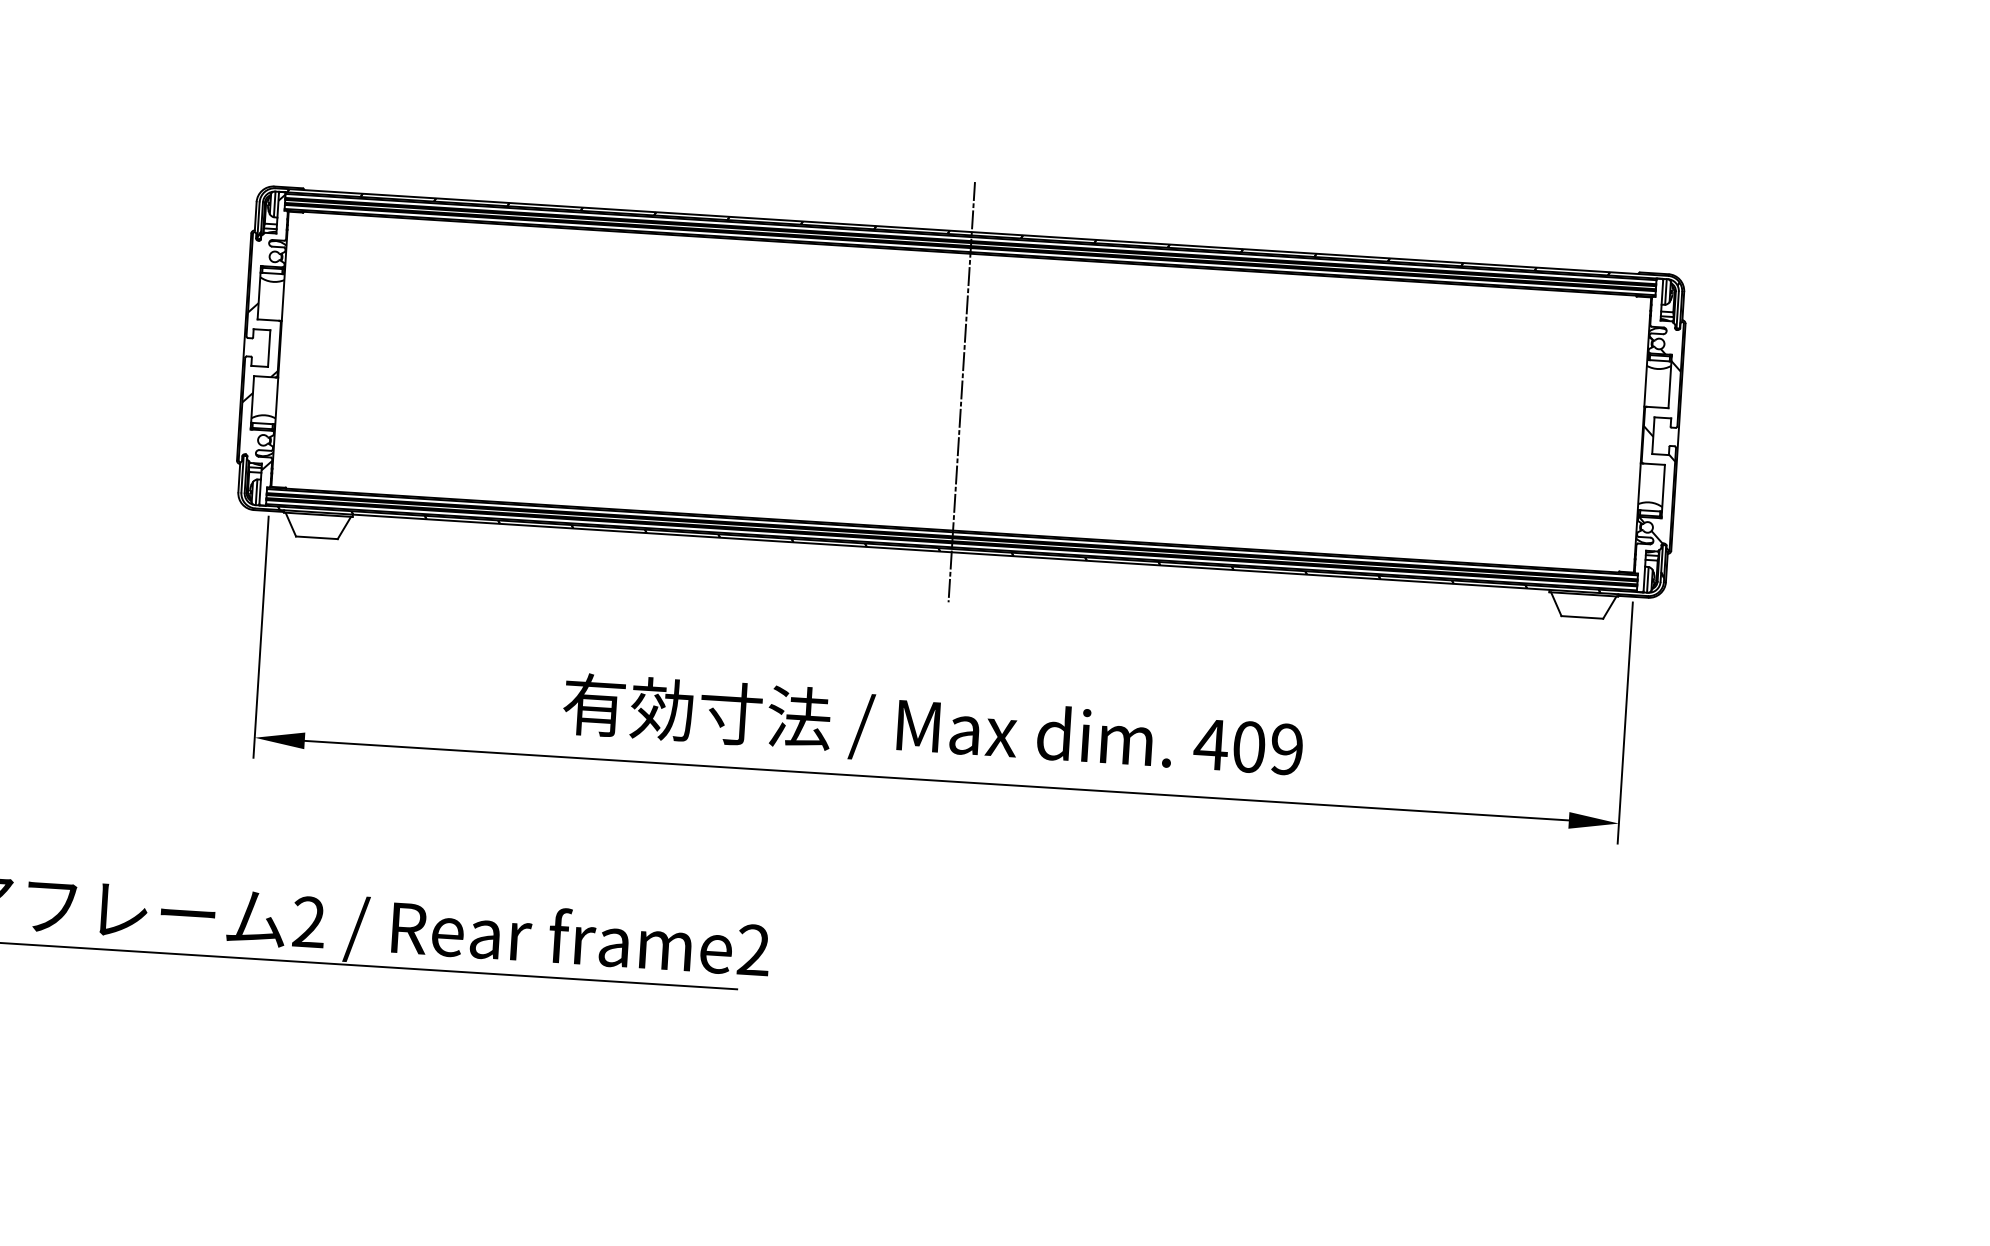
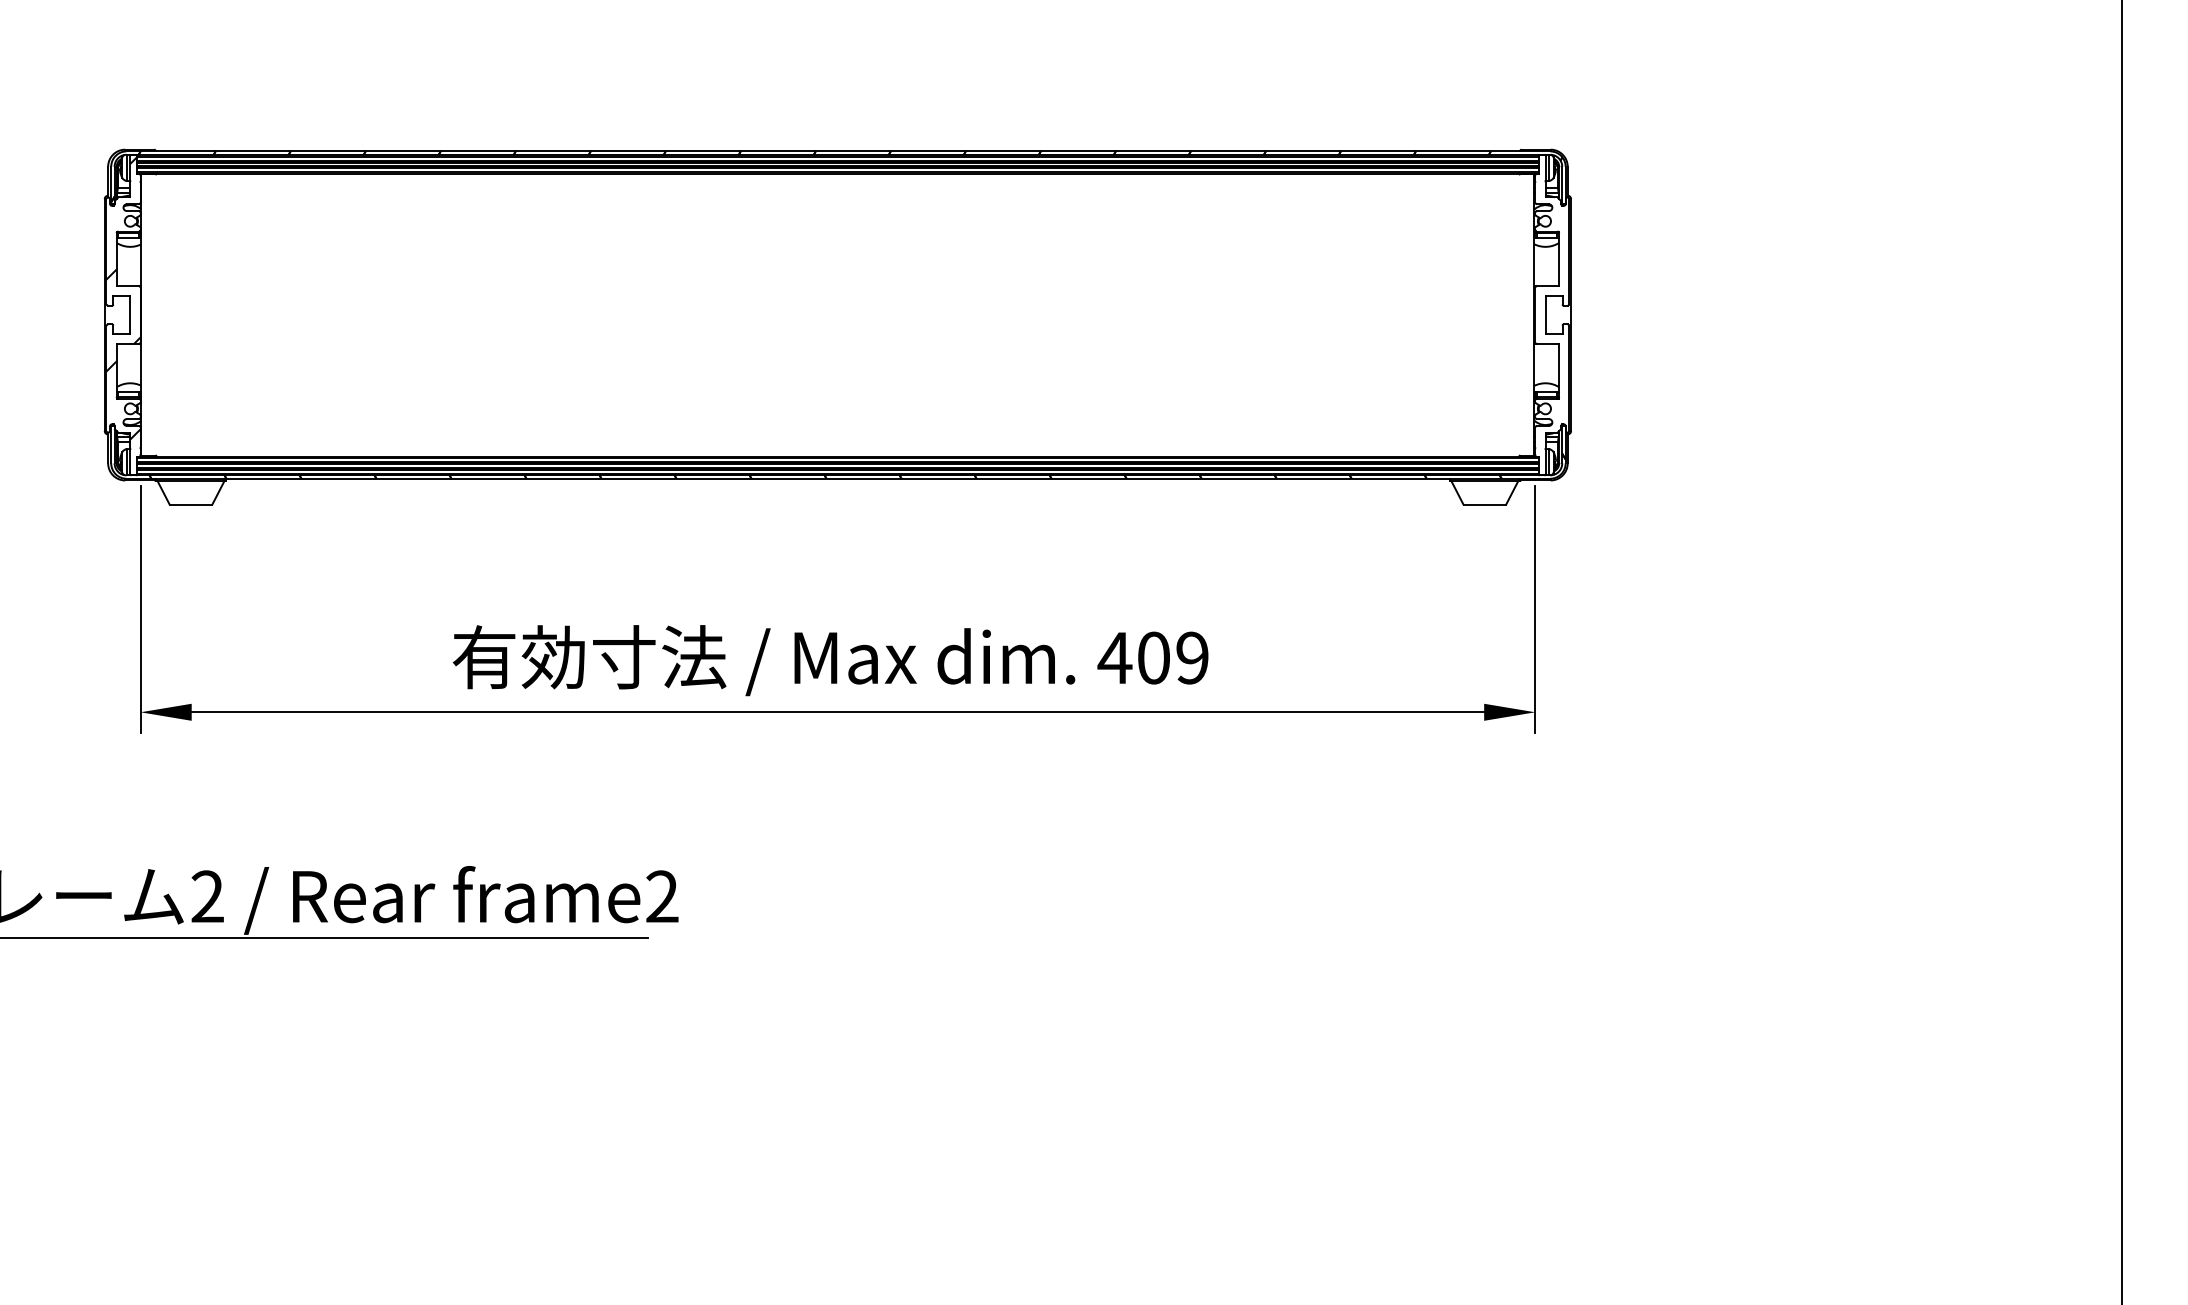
line: (961, 391) -> (838, 314), removed
hatch: (1659, 443) -> (1552, 322), removed

